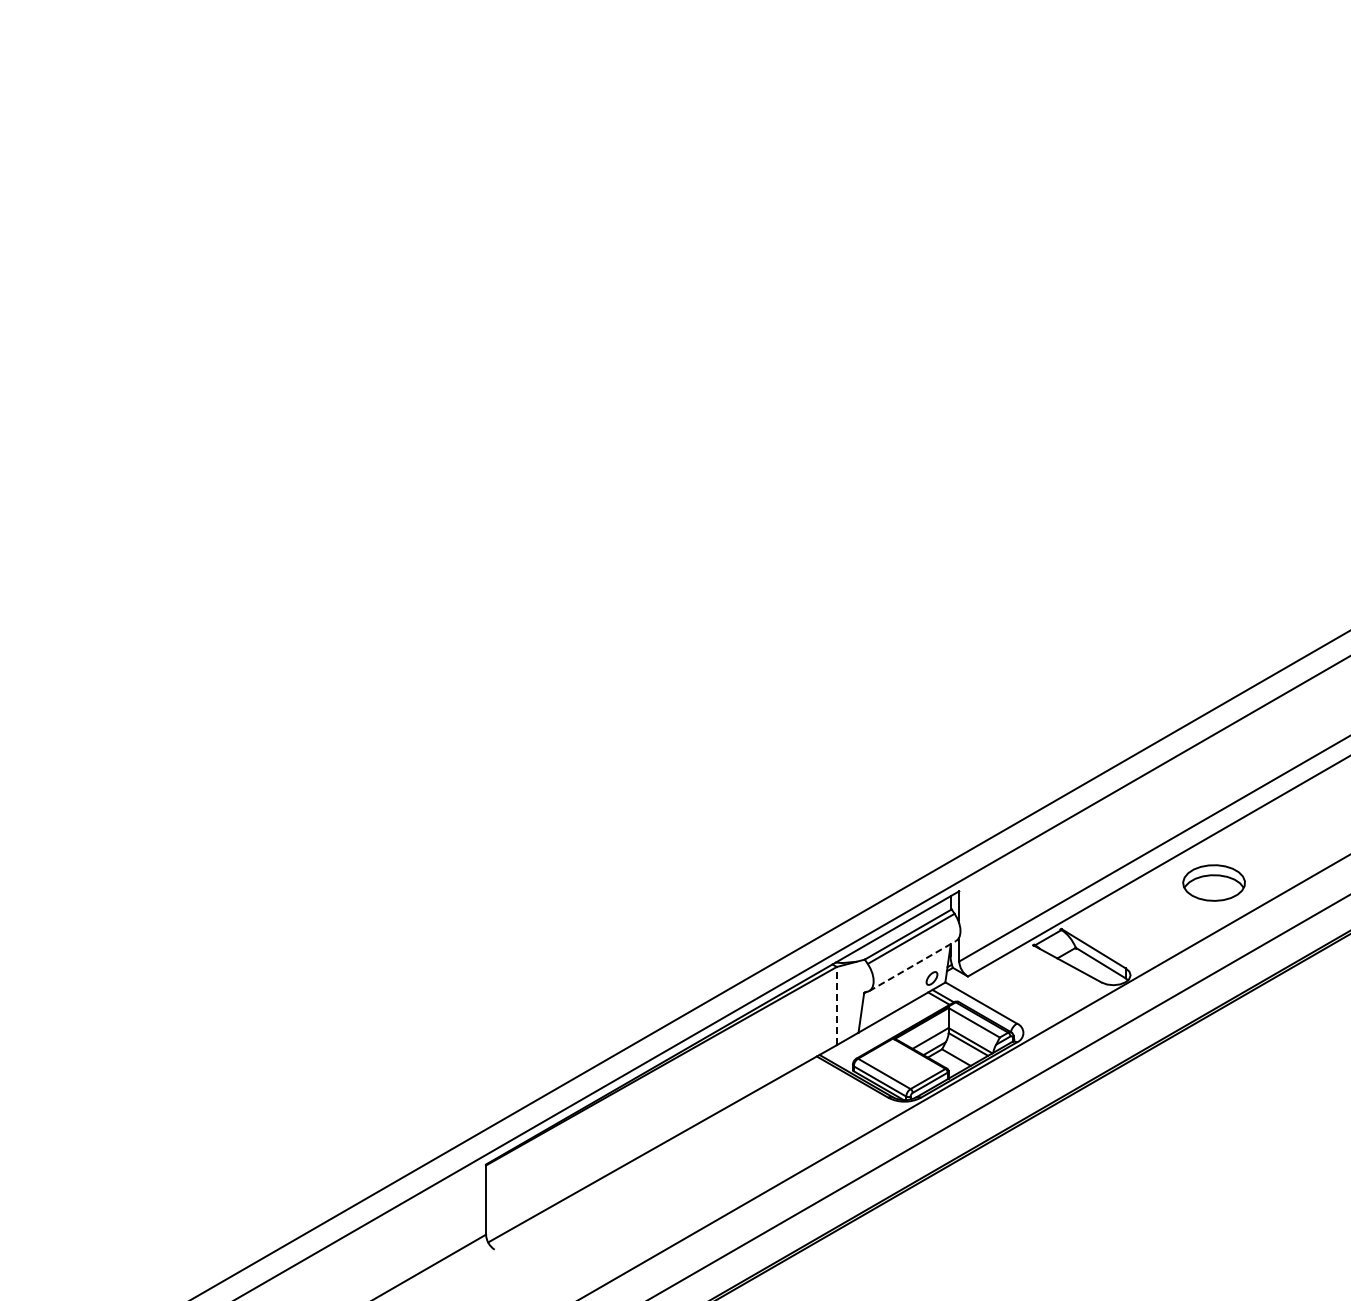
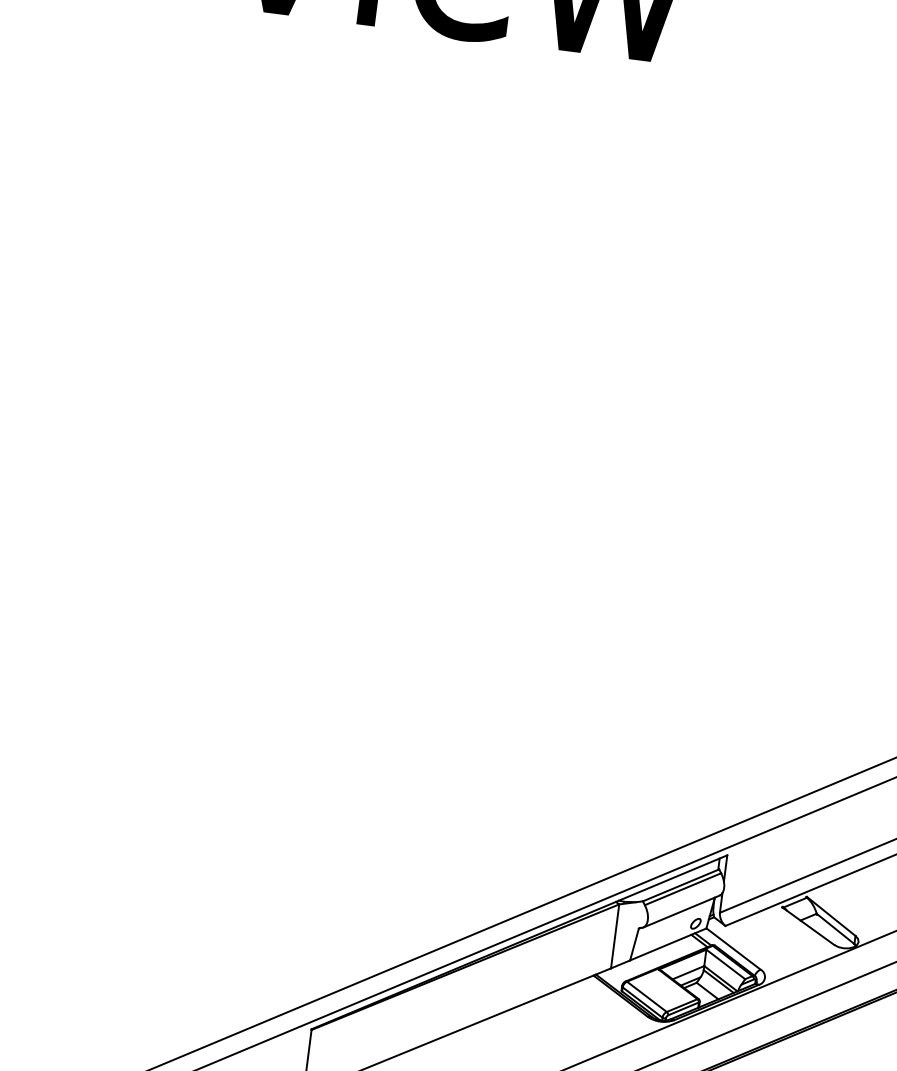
line: (913, 965) -> (682, 911), dashed -> solid
line: (836, 1005) -> (614, 935), dashed -> solid

